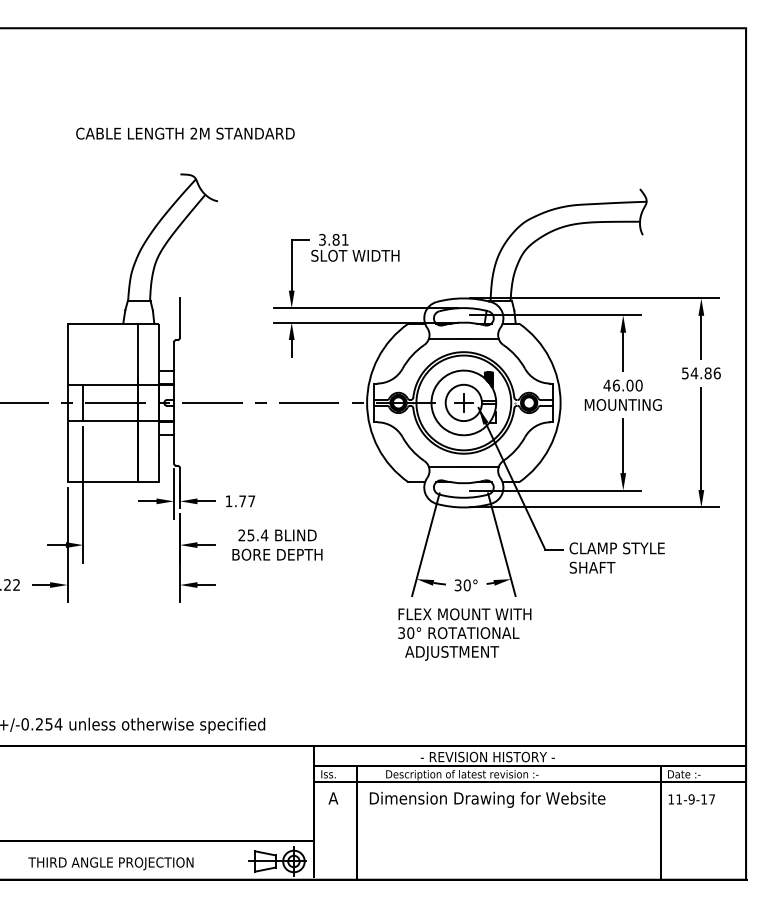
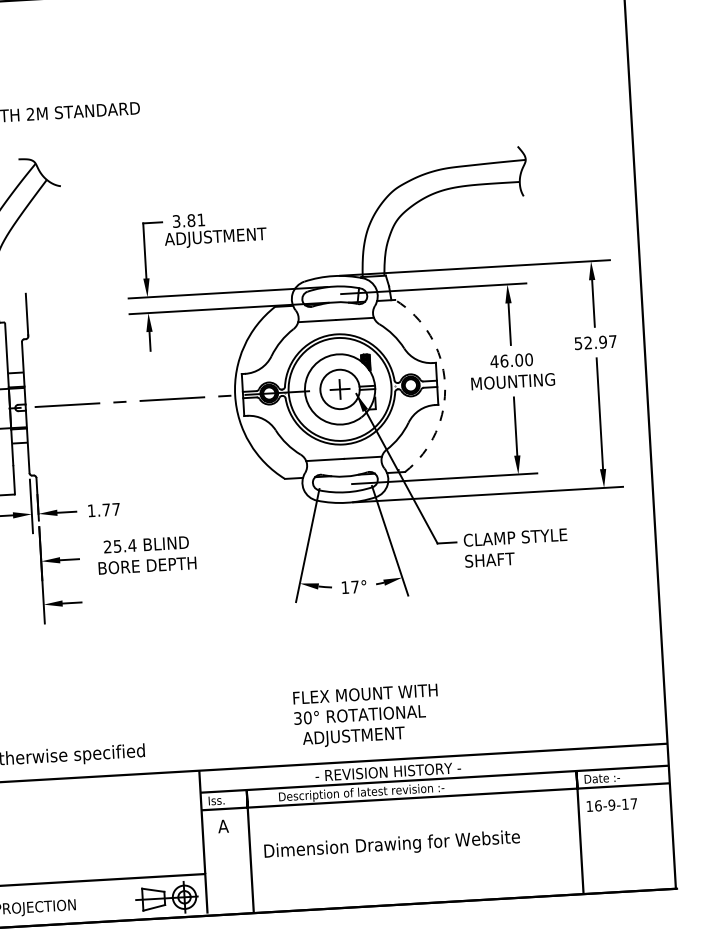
text: (357, 256) -> (215, 237), SLOT WIDTH -> ADJUSTMENT
text: (705, 373) -> (600, 342), 54.86 -> 52.97
arc: (560, 402) -> (444, 382), solid -> dashed
text: (462, 585) -> (350, 587), 30° -> 17°
text: (464, 634) -> (366, 716), moved
text: (487, 799) -> (392, 845), moved
text: (679, 799) -> (598, 805), 11-9-17 -> 16-9-17

